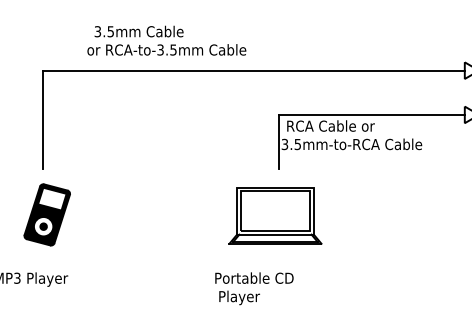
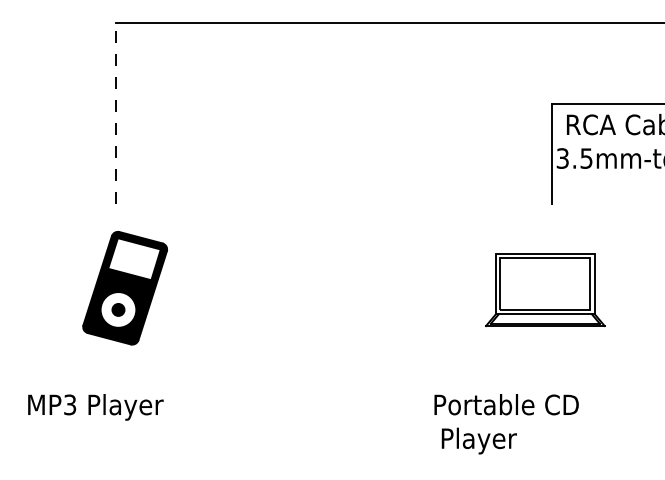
line: (42, 119) -> (116, 112), solid -> dashed
part: (275, 215) -> (545, 289), size x0.7

